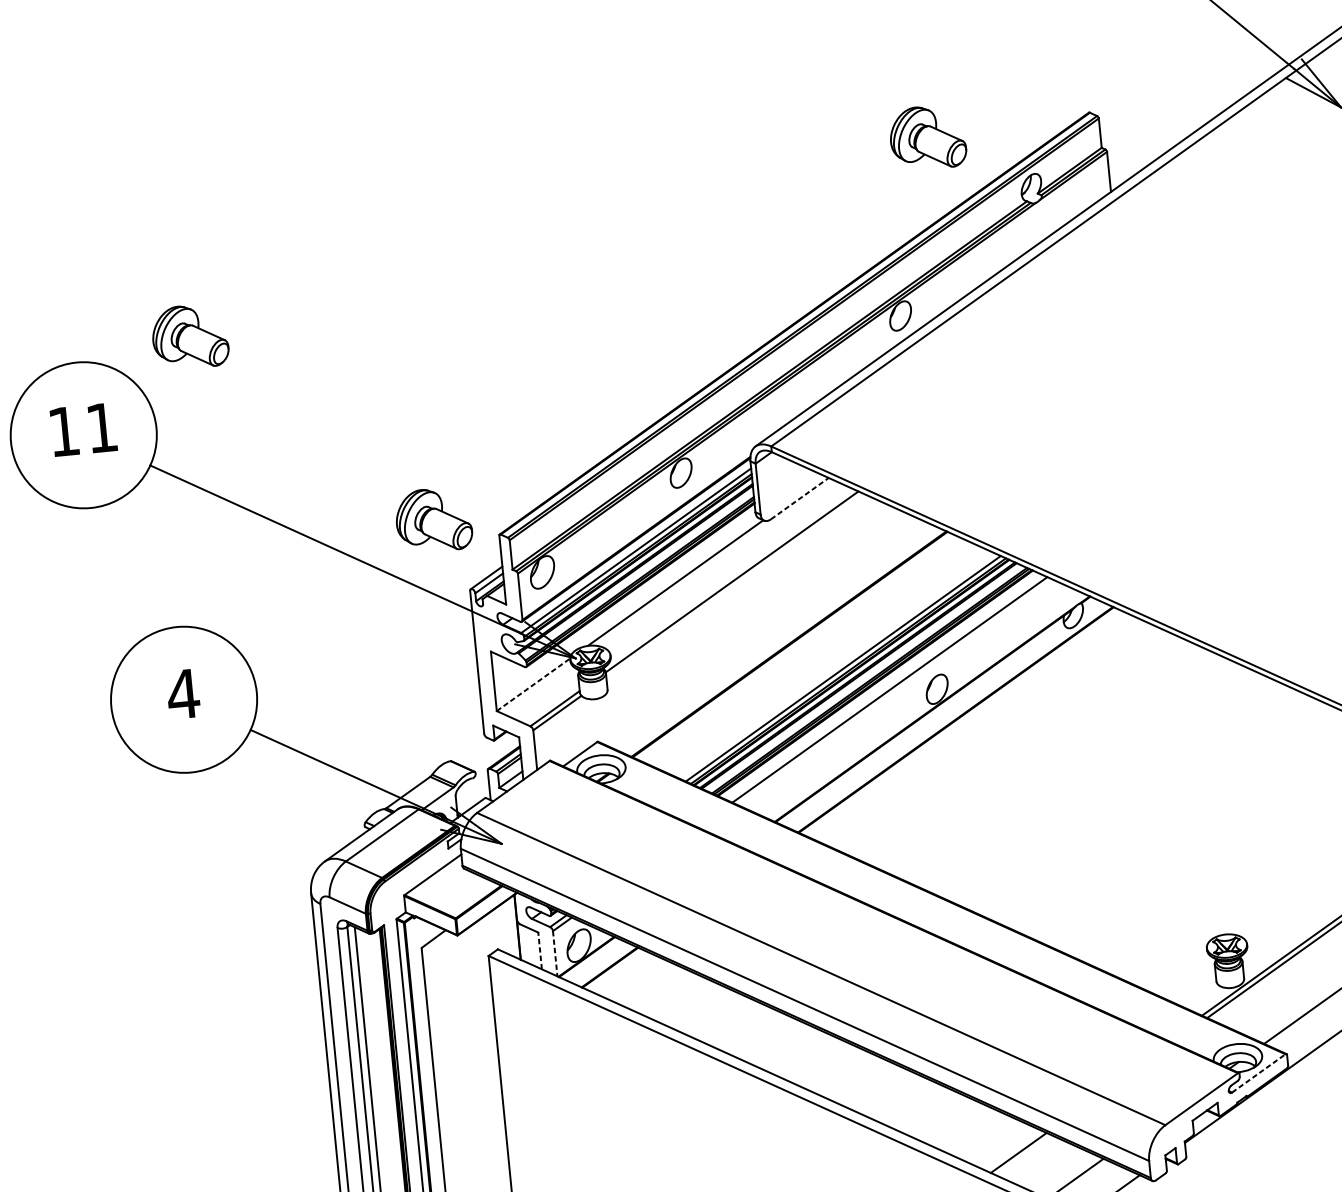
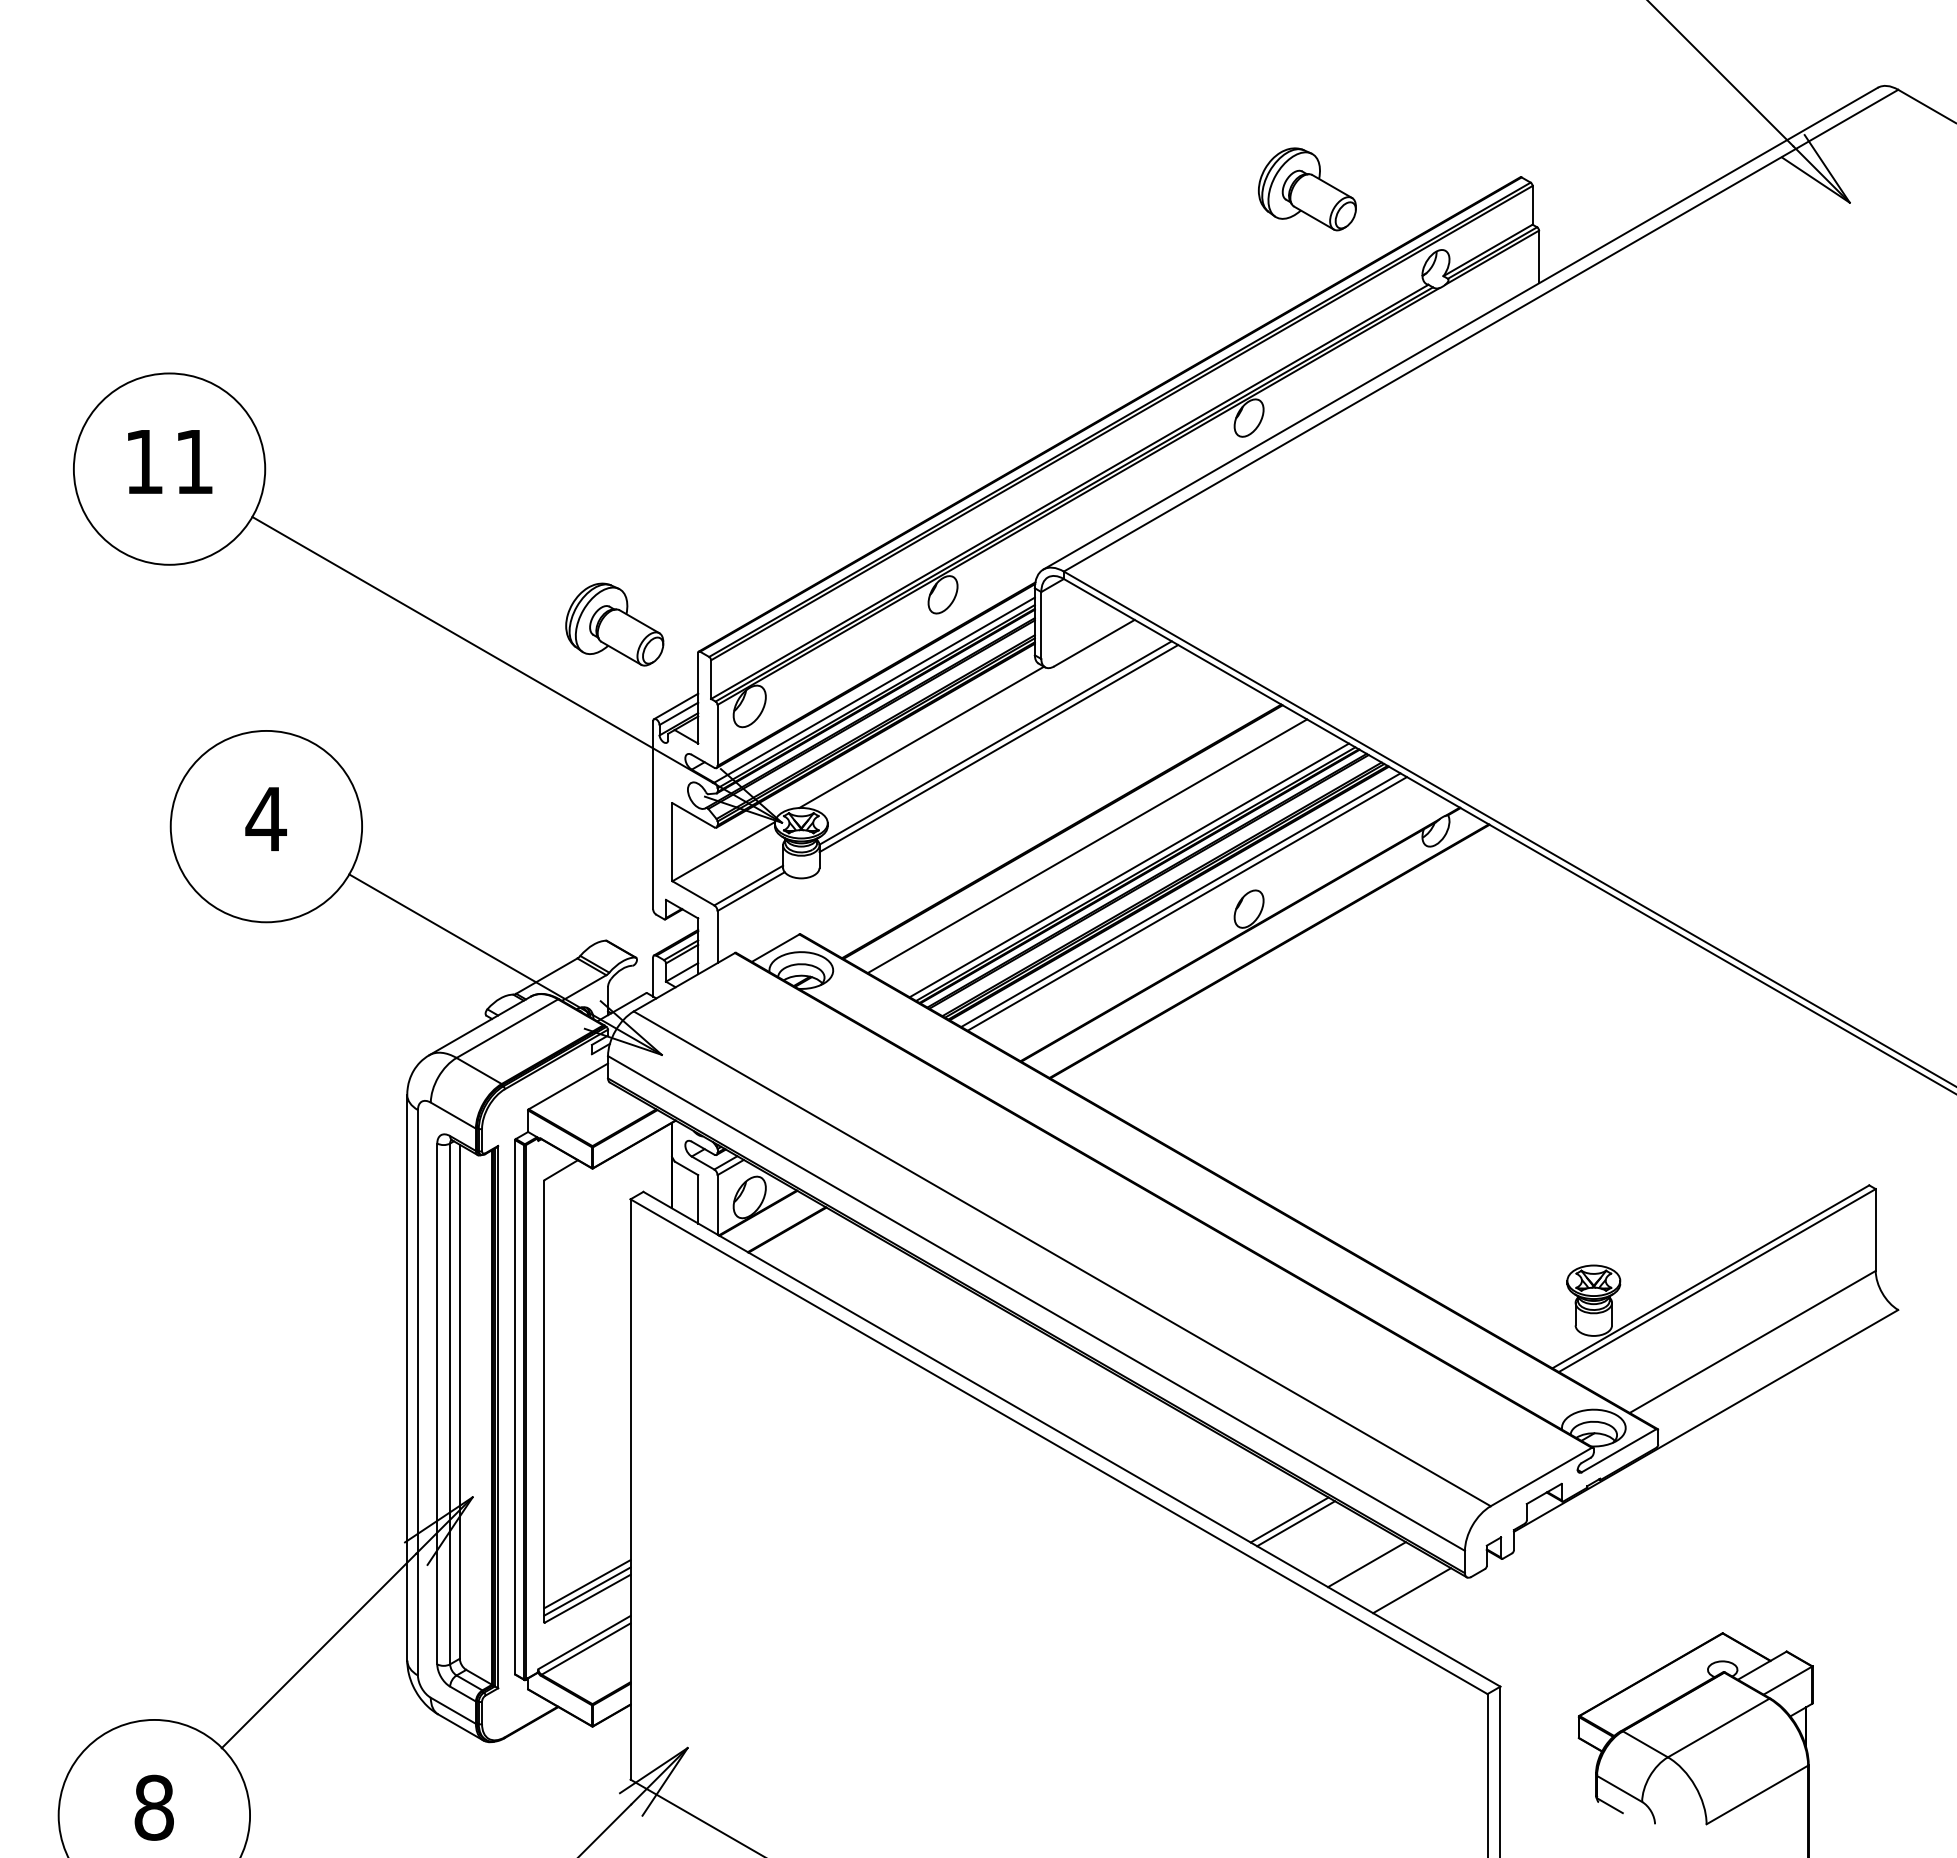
part: (189, 336) -> (320, 354), removed
line: (799, 498) -> (1094, 643), dashed -> solid
line: (734, 585) -> (998, 748), added
line: (809, 653) -> (1087, 846), added
line: (534, 684) -> (724, 851), dashed -> solid
line: (884, 687) -> (1180, 900), added
line: (540, 950) -> (698, 1198), dashed -> solid
line: (555, 953) -> (717, 1204), dashed -> solid
line: (1259, 1073) -> (1619, 1450), dashed -> solid
line: (1013, 1150) -> (1289, 1519), added

